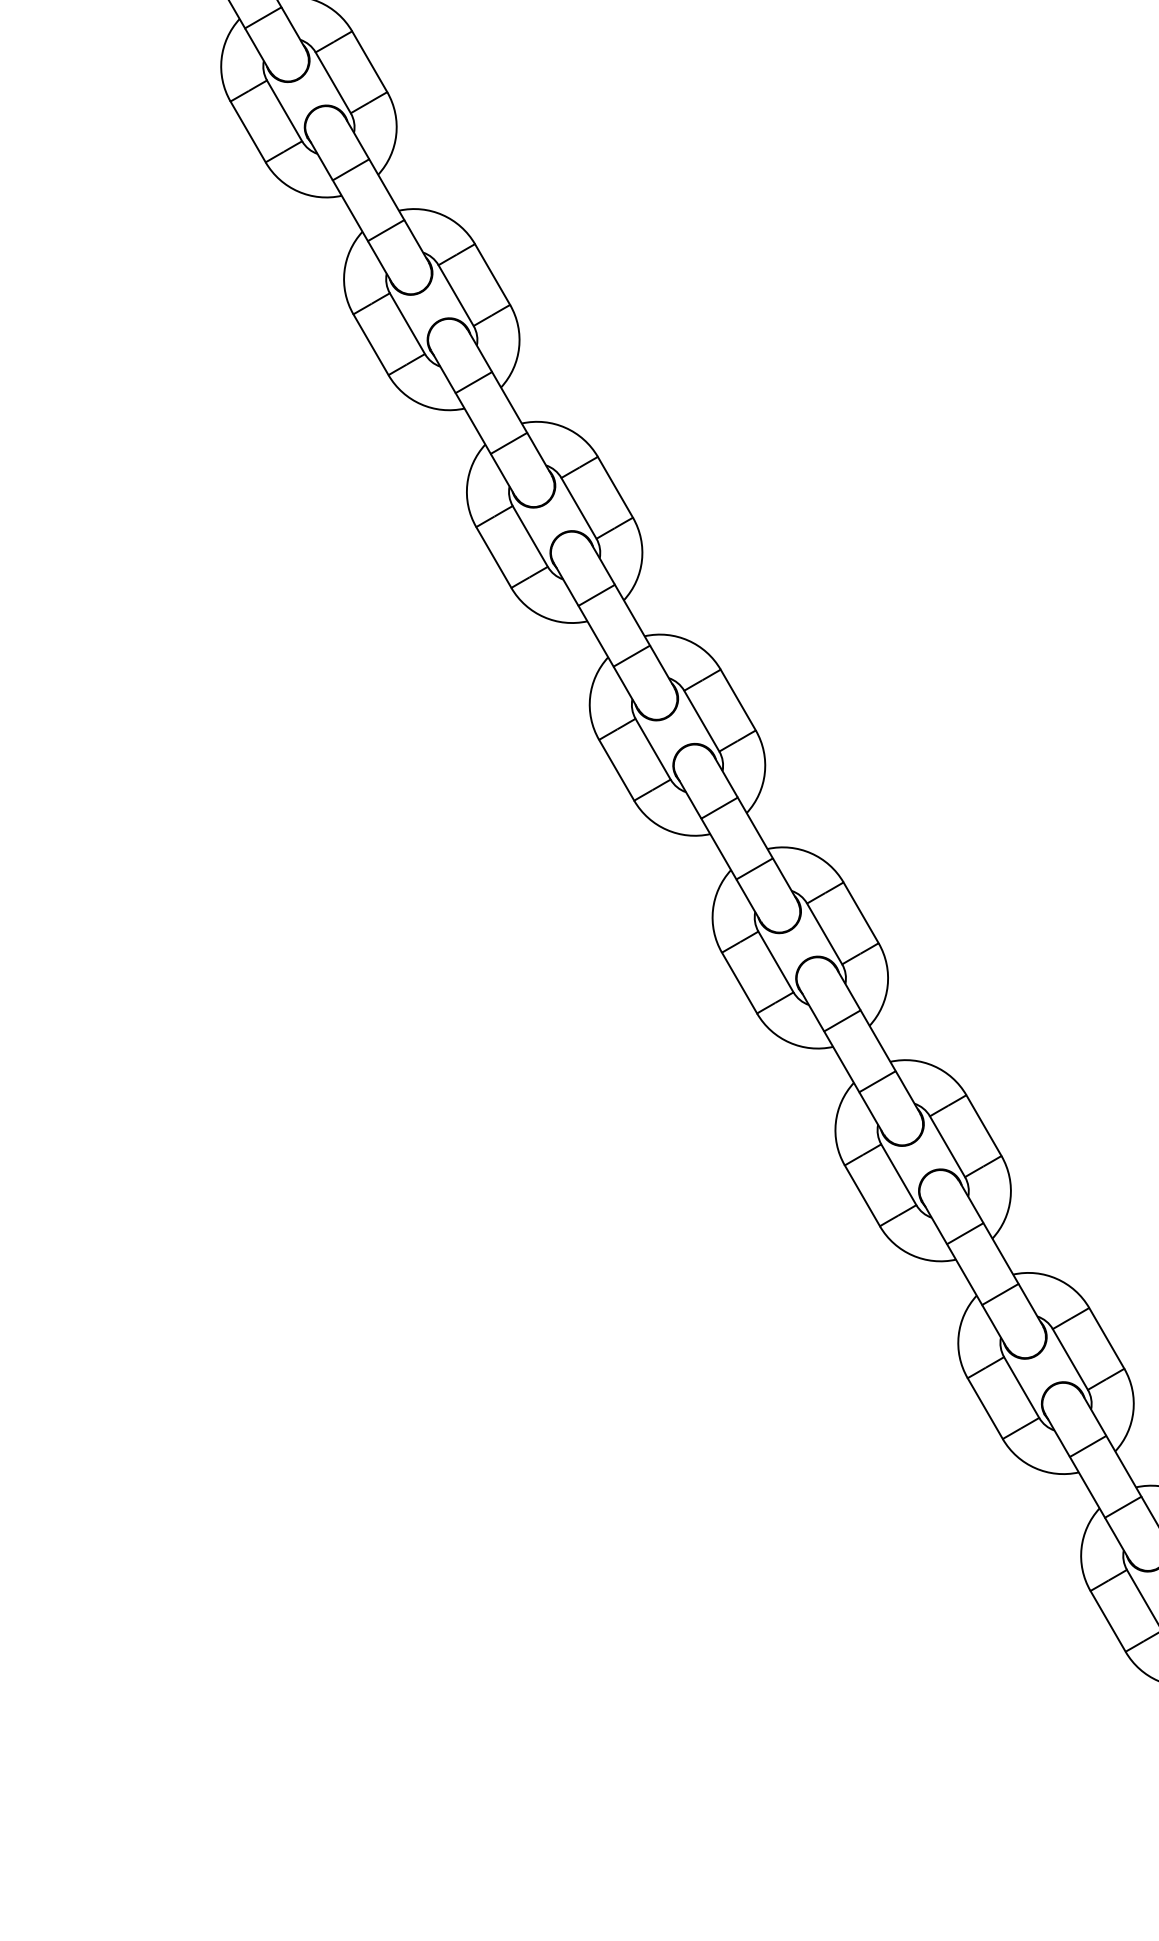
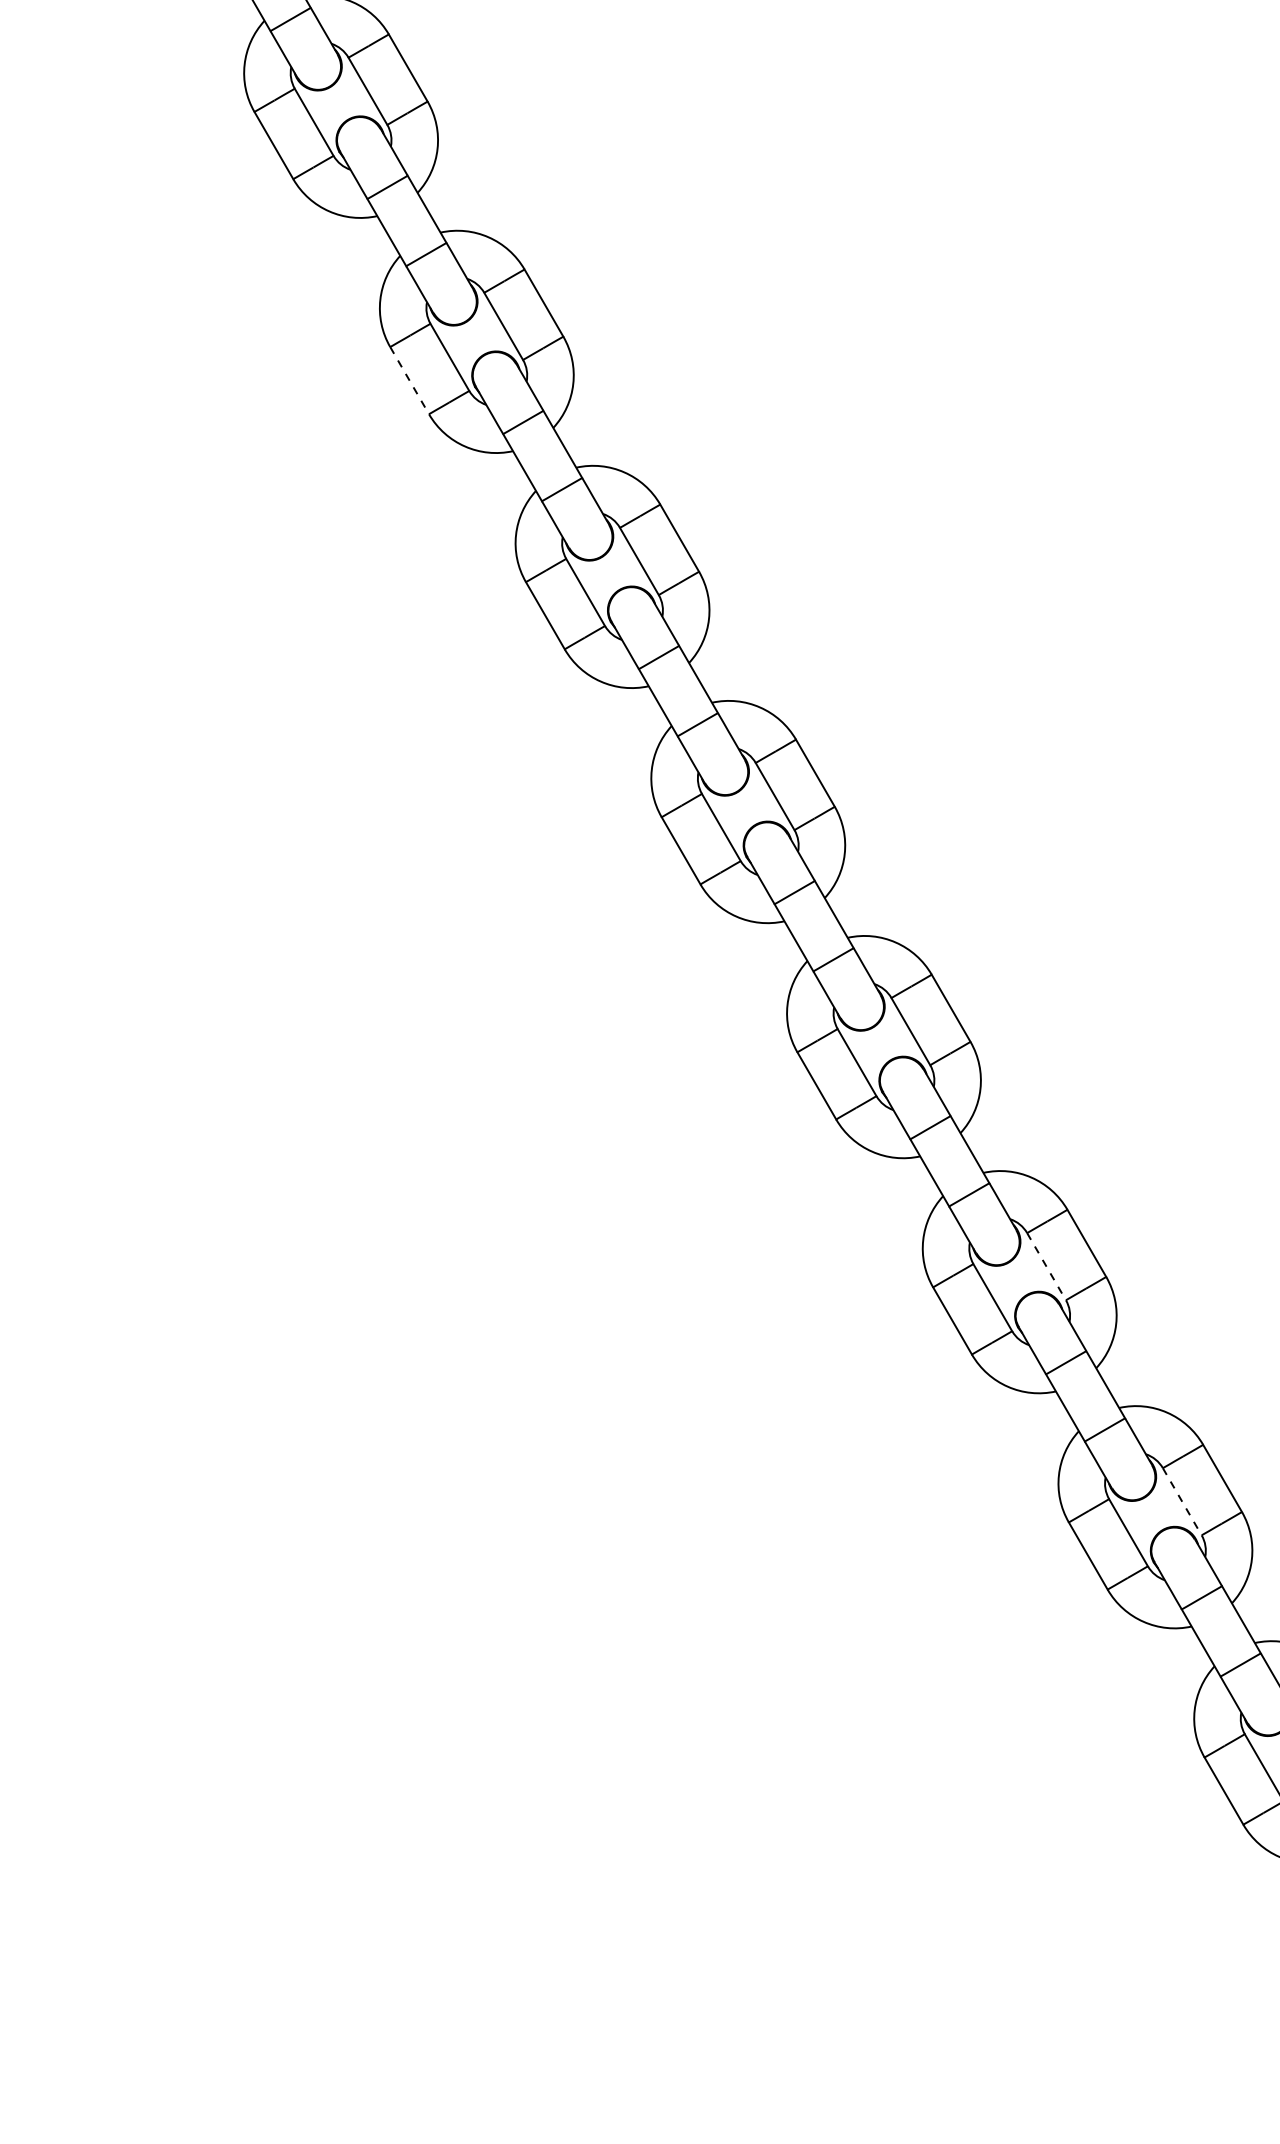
line: (371, 345) -> (410, 381), solid -> dashed
line: (947, 1147) -> (1046, 1267), solid -> dashed
line: (1070, 1359) -> (1182, 1501), solid -> dashed

